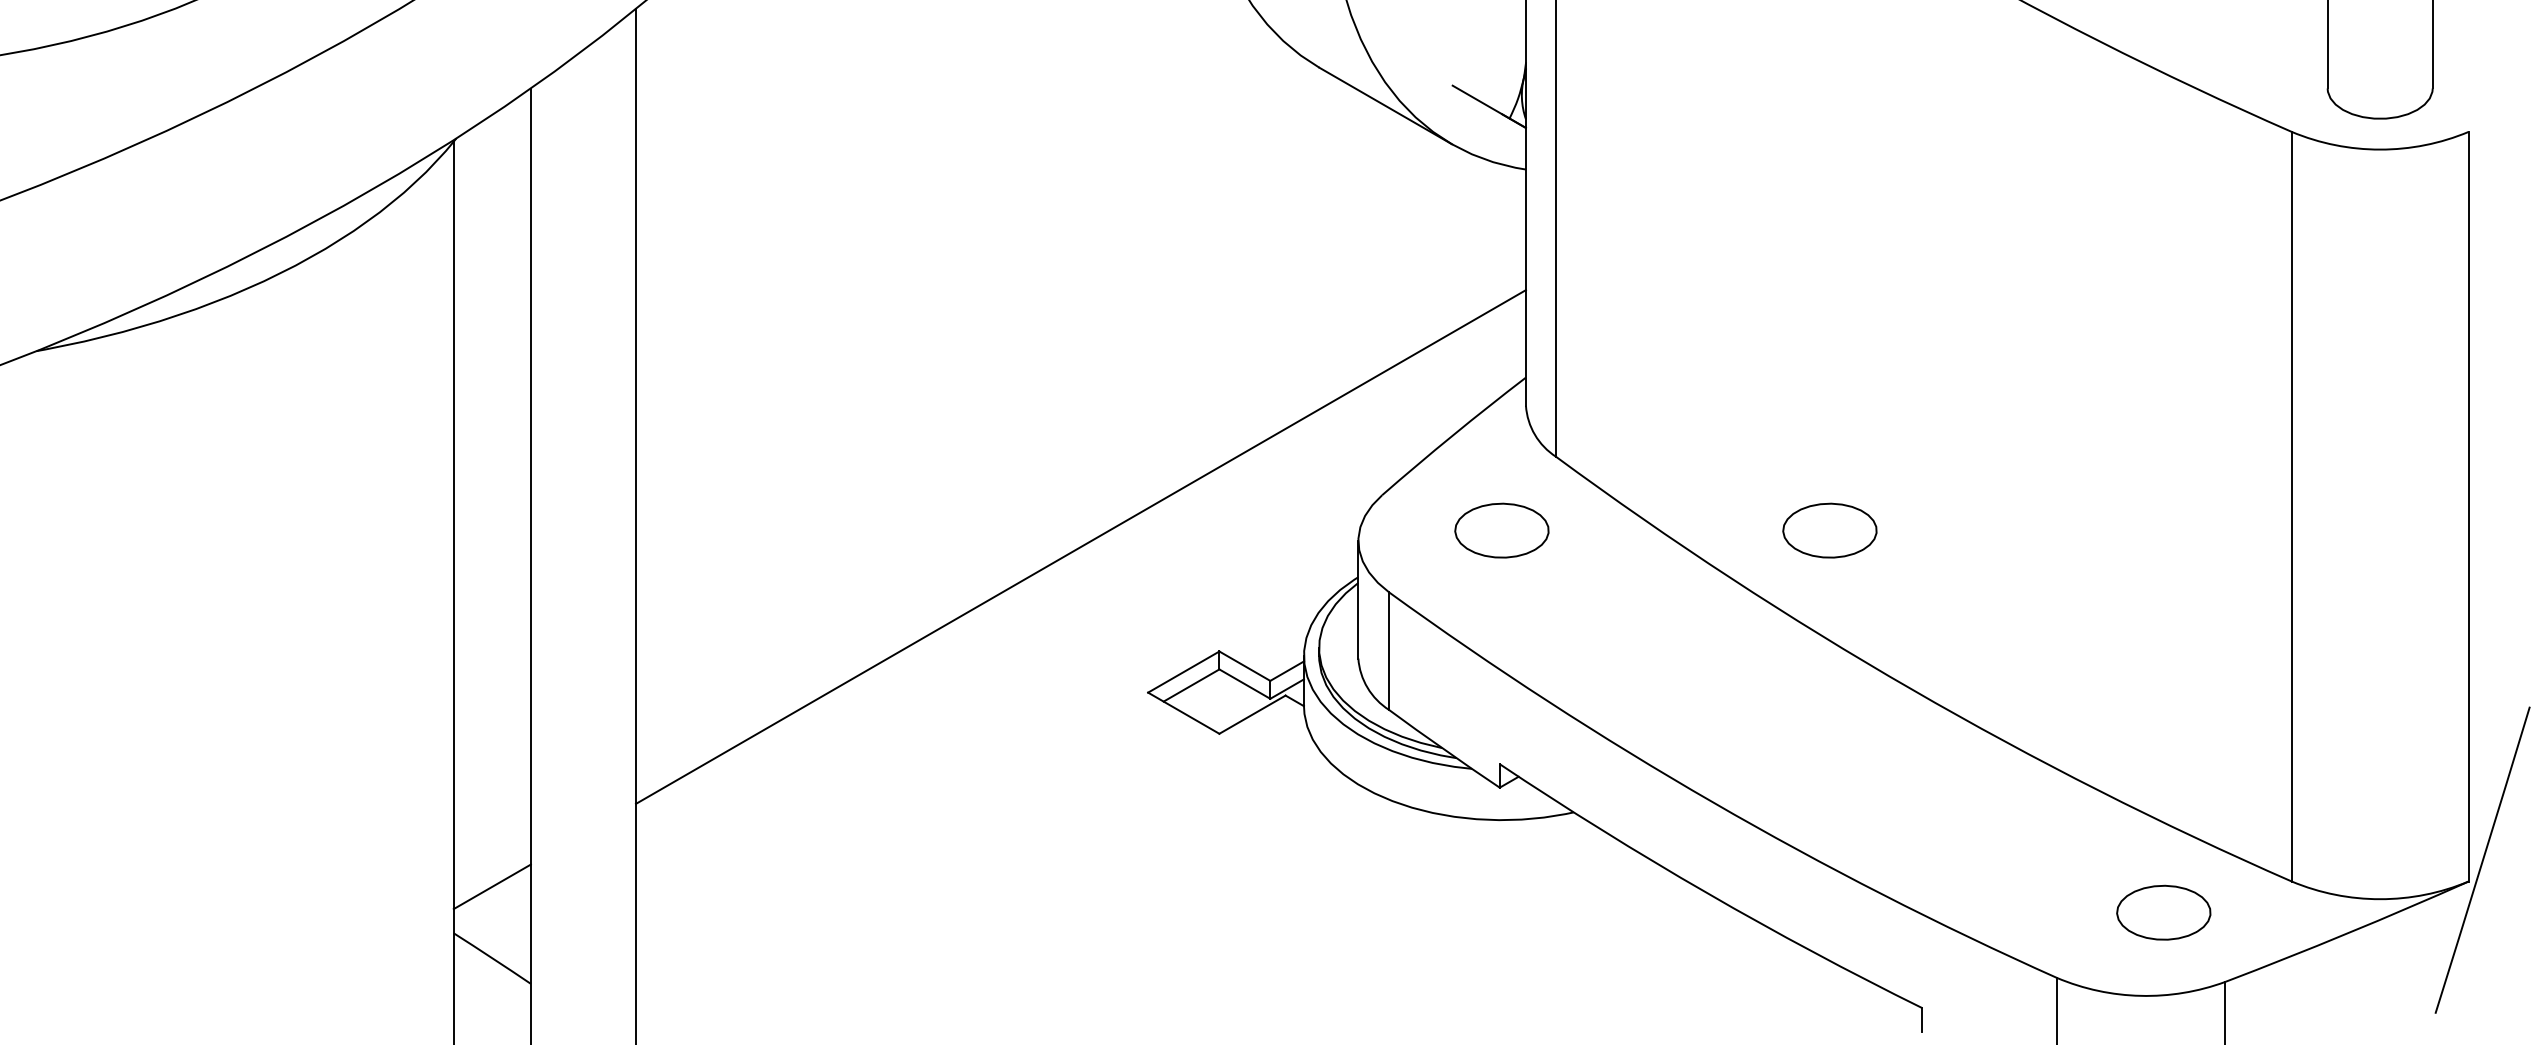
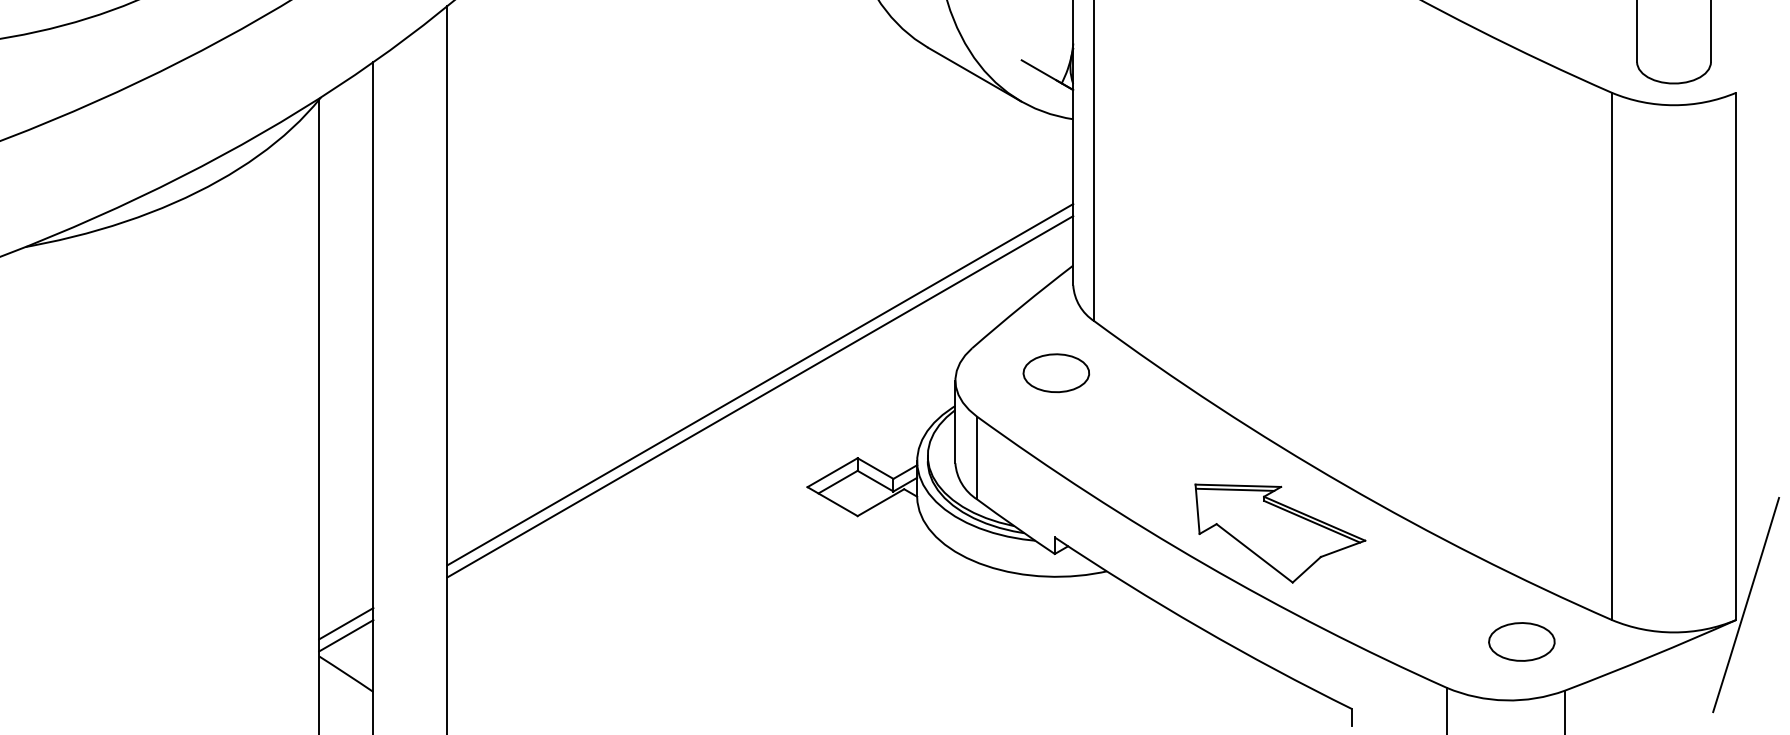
part: (1829, 530) -> (1286, 373), removed
line: (1080, 564) -> (759, 397), added
part: (1820, 758) -> (1280, 533), added
line: (491, 903) -> (345, 635), added

